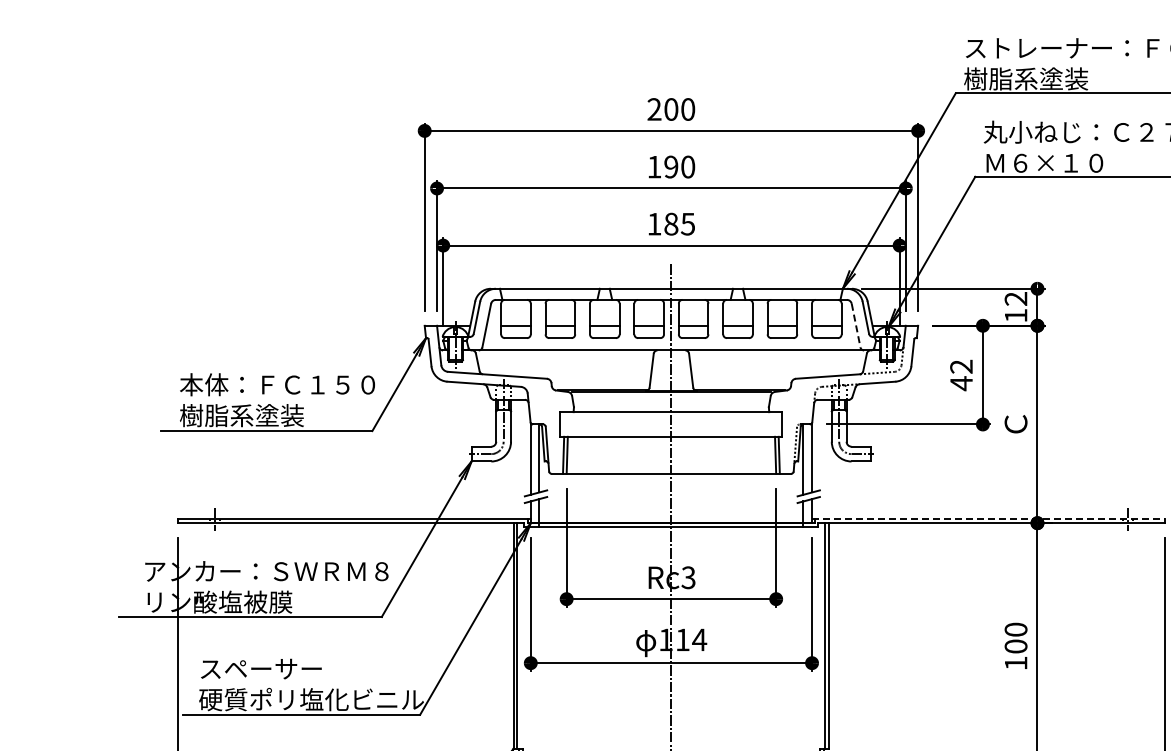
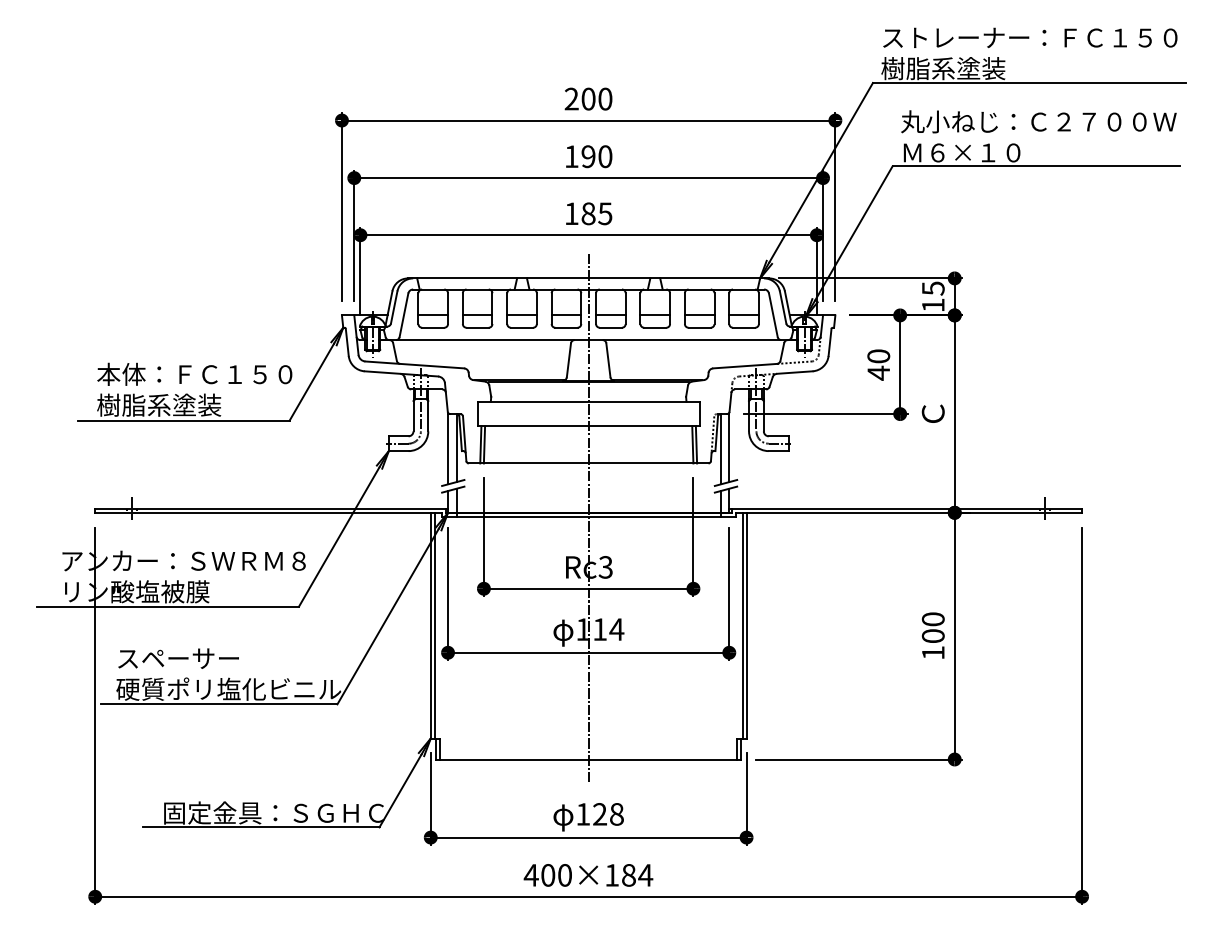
text: (1015, 298) -> (932, 288), 12 -> 15
line: (856, 325) -> (773, 315), dashed -> solid
text: (961, 366) -> (878, 356), 42 -> 40
line: (989, 518) -> (906, 508), dashed -> solid

